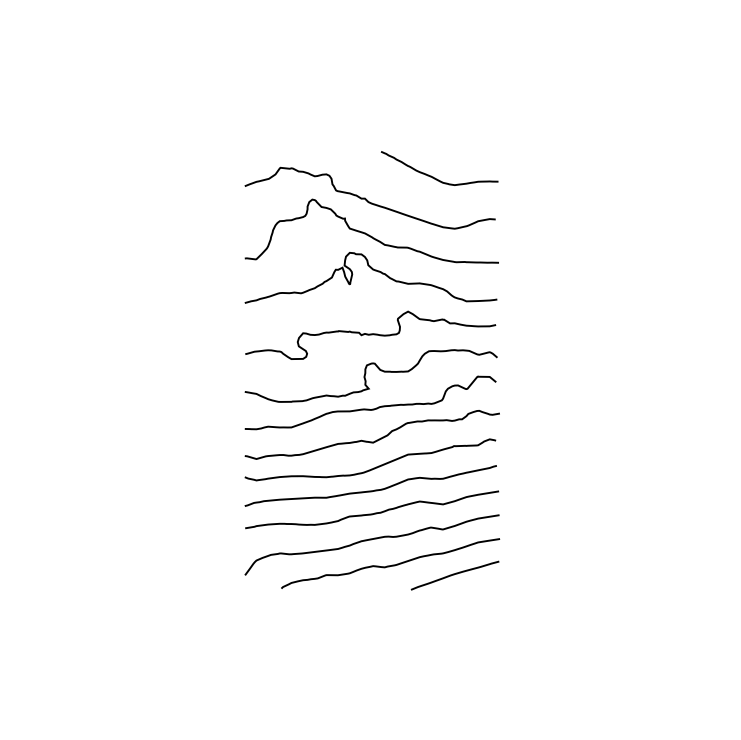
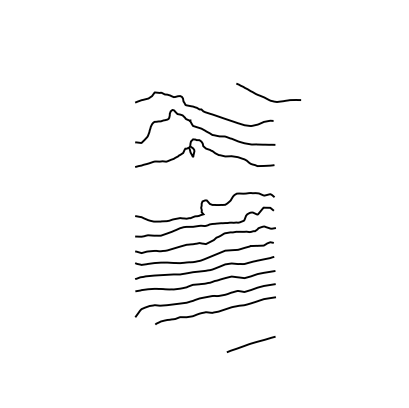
curve: (435, 176) -> (266, 97), moved
curve: (370, 334) -> (204, 184), removed
line: (453, 575) -> (250, 344), moved

